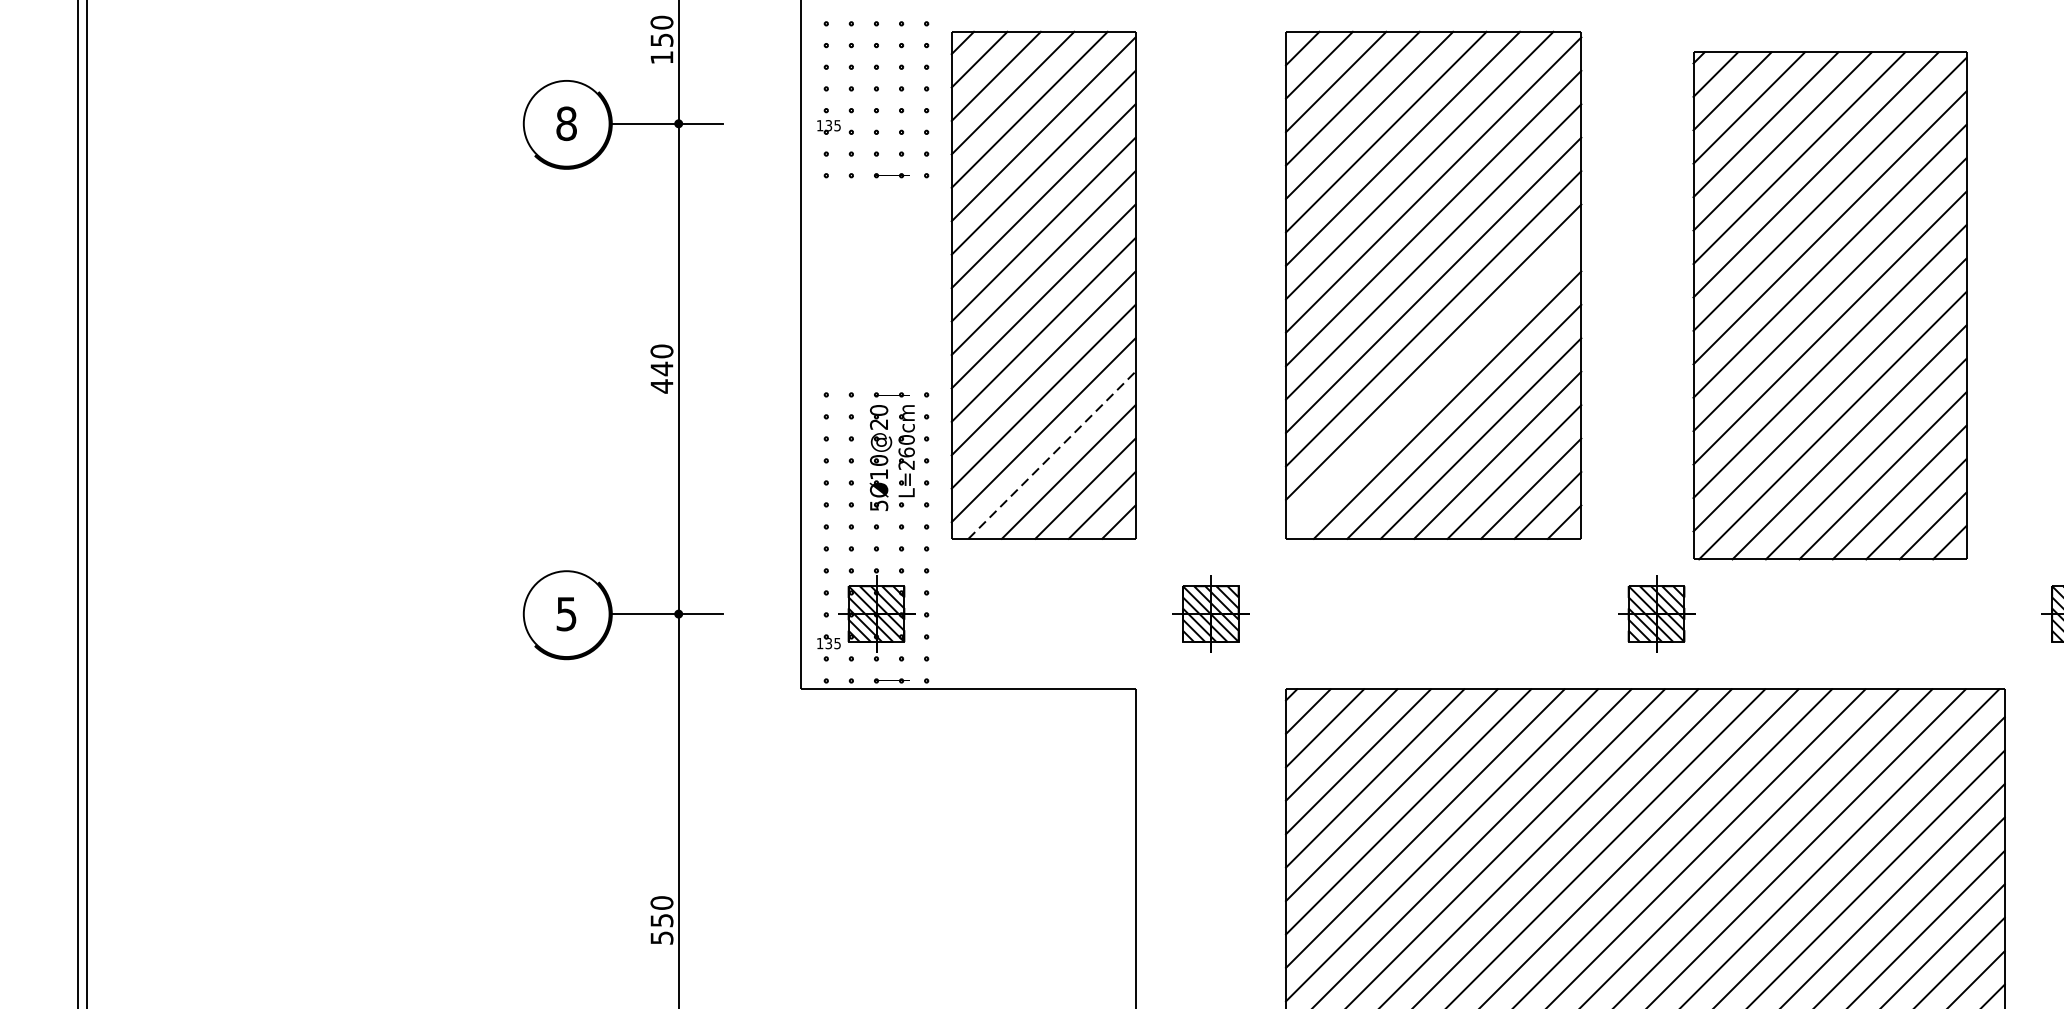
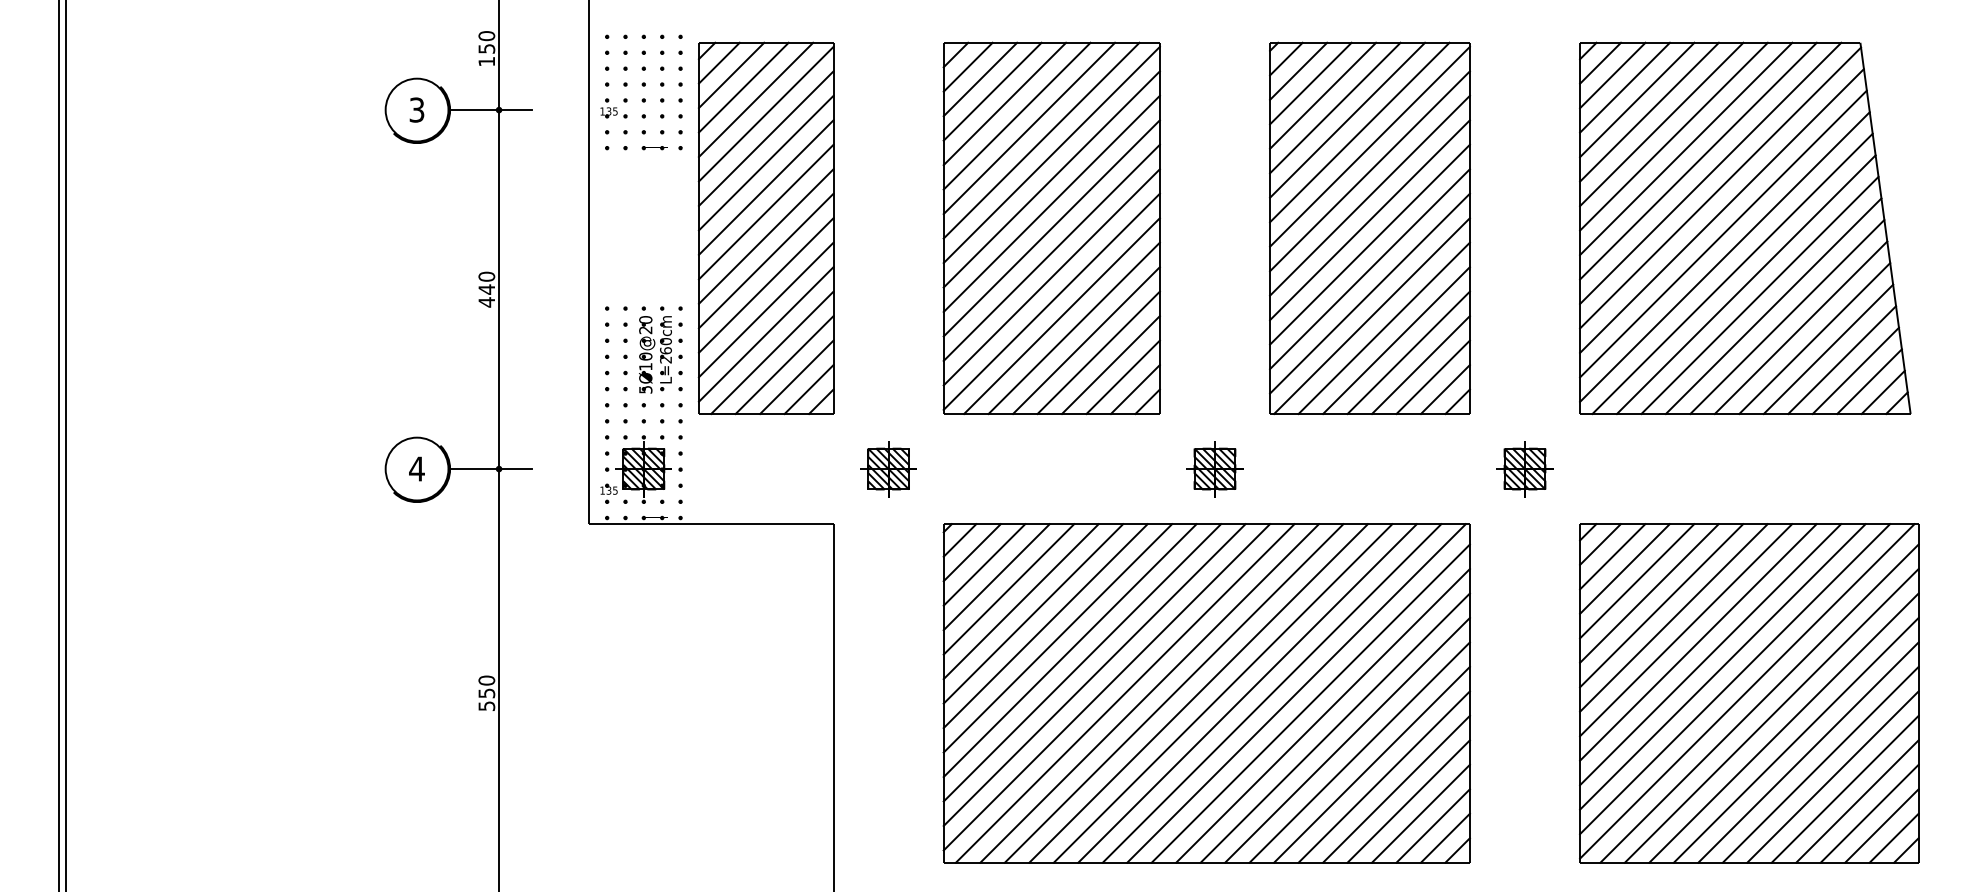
text: (565, 122) -> (416, 109), 8 -> 3
part: (1829, 305) -> (1369, 228), moved
line: (1433, 385) -> (1051, 301), added
line: (1052, 454) -> (772, 352), dashed -> solid
text: (565, 613) -> (416, 468), 5 -> 4

